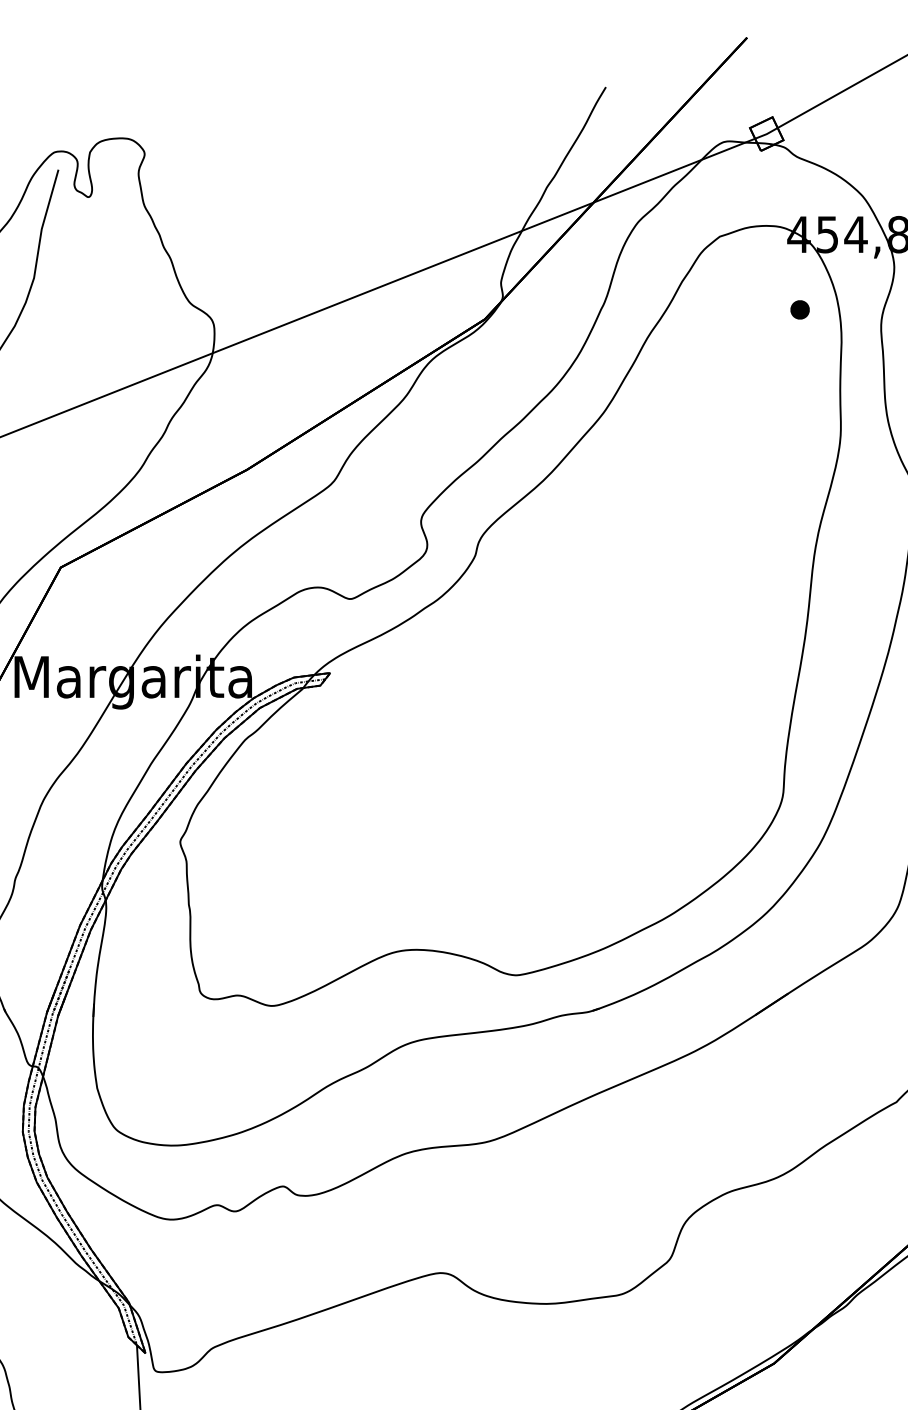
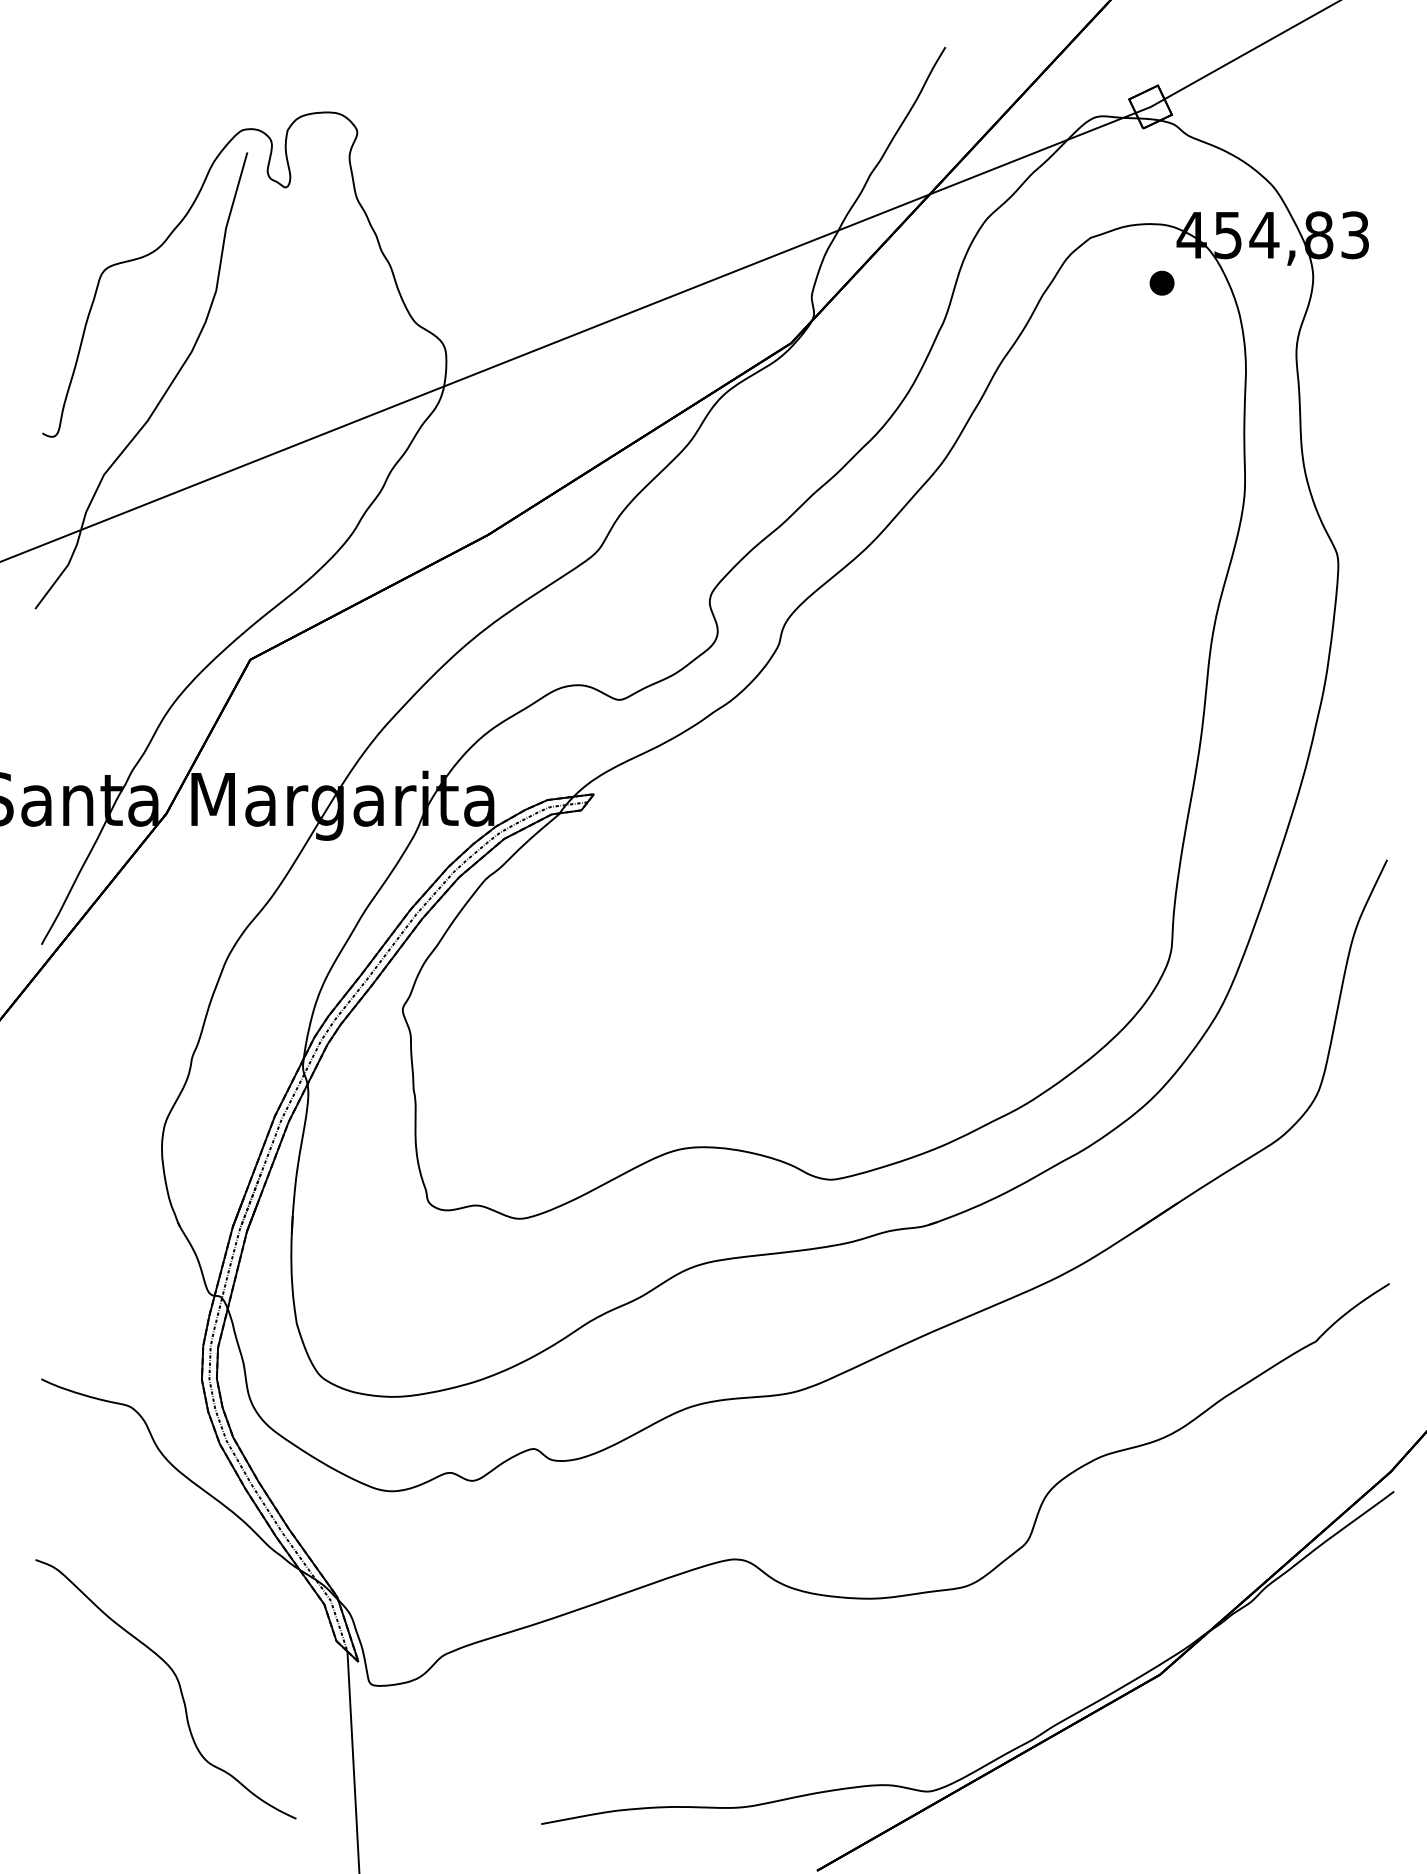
part: (799, 309) -> (1161, 282), moved

